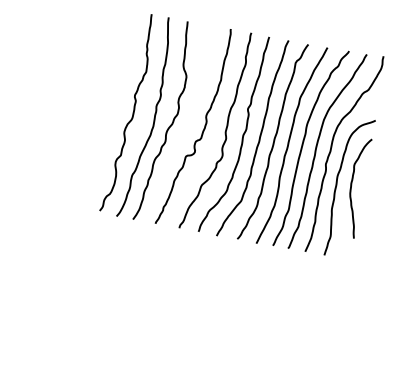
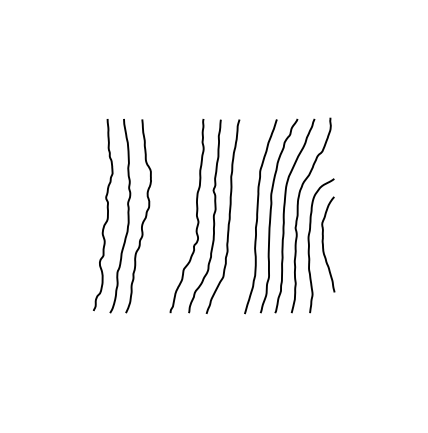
curve: (201, 132) -> (174, 220), removed
curve: (272, 141) -> (242, 216), removed

